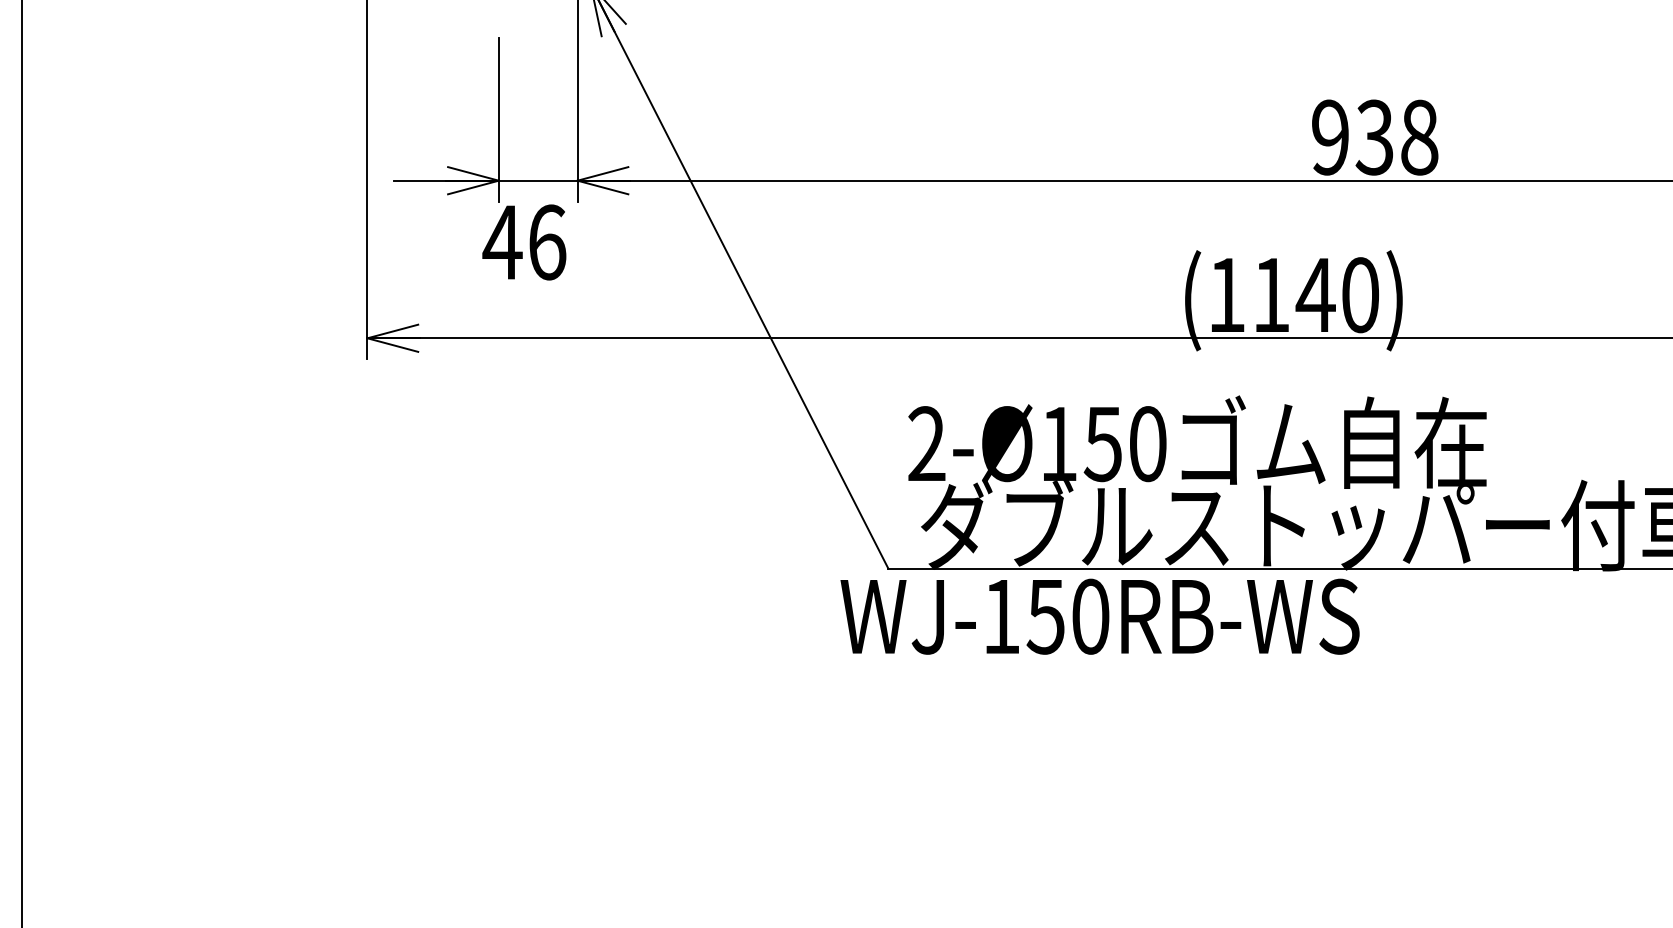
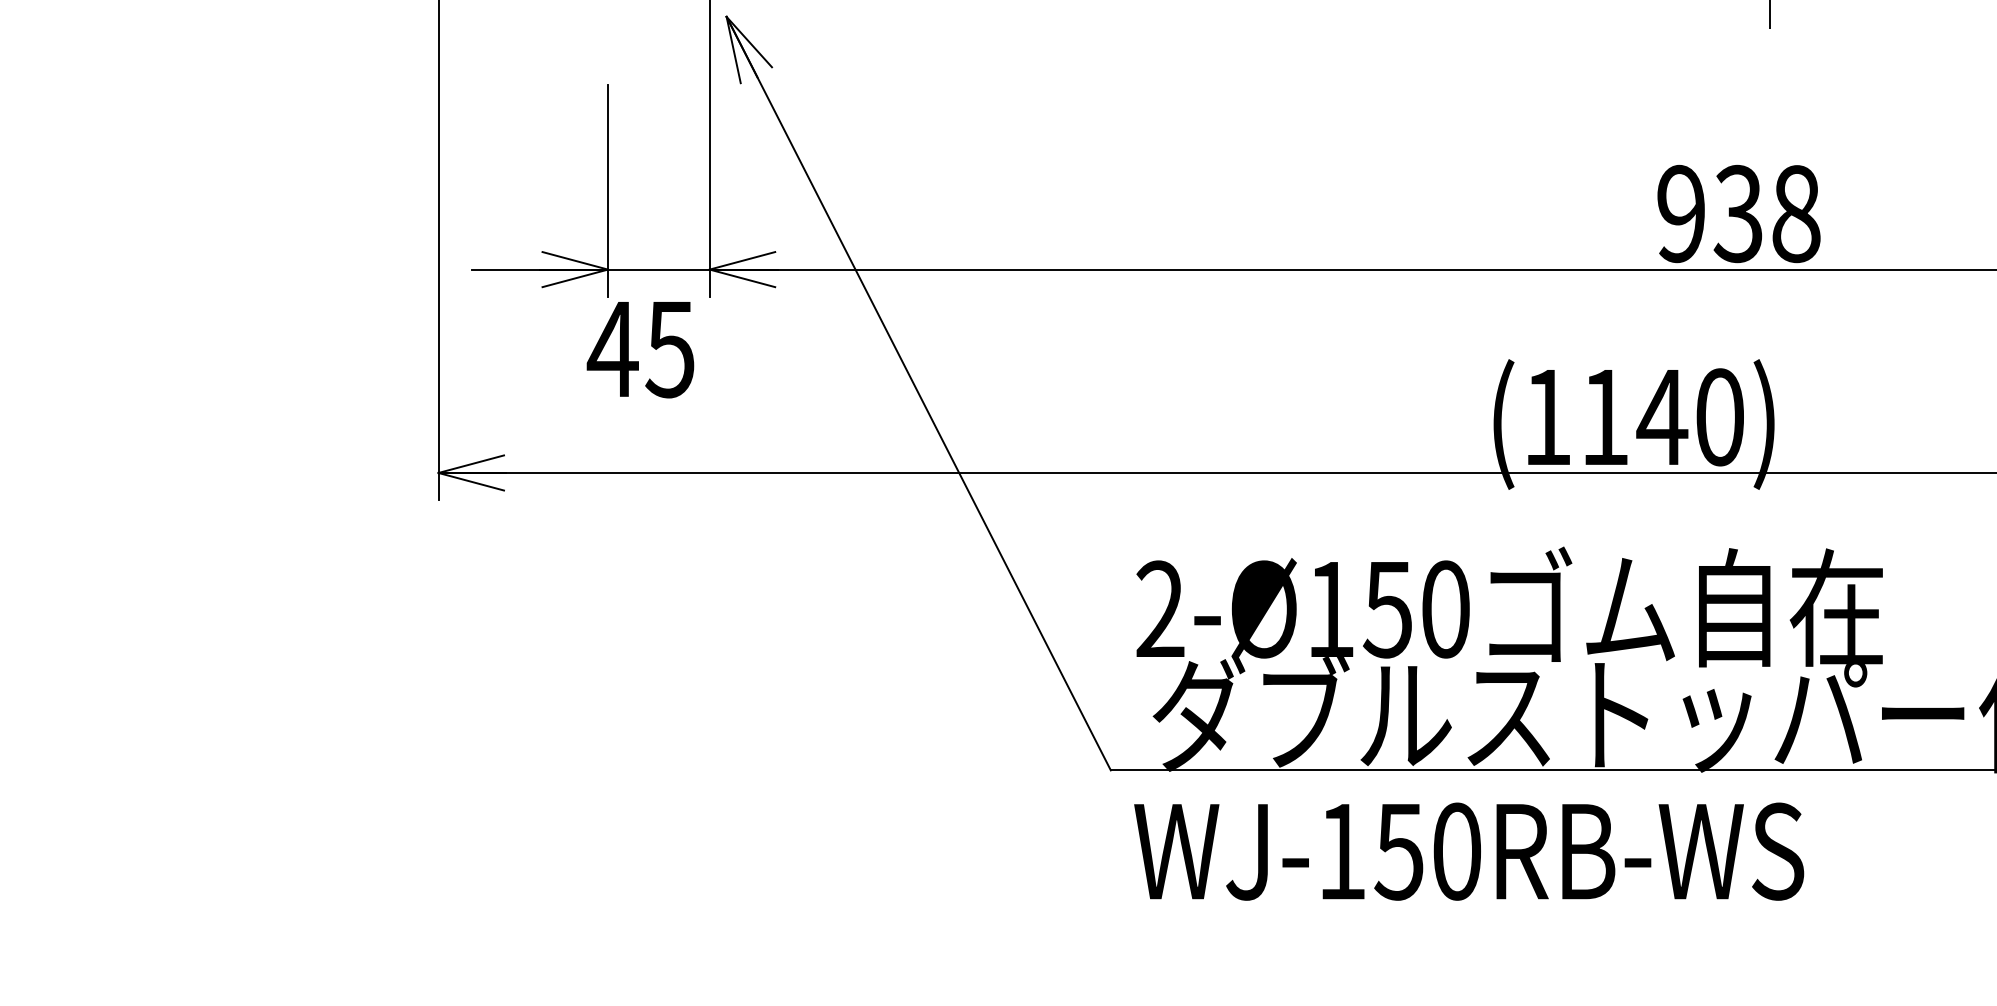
text: (546, 242) -> (669, 349), 46 -> 45
text: (1099, 616) -> (1468, 851), moved

